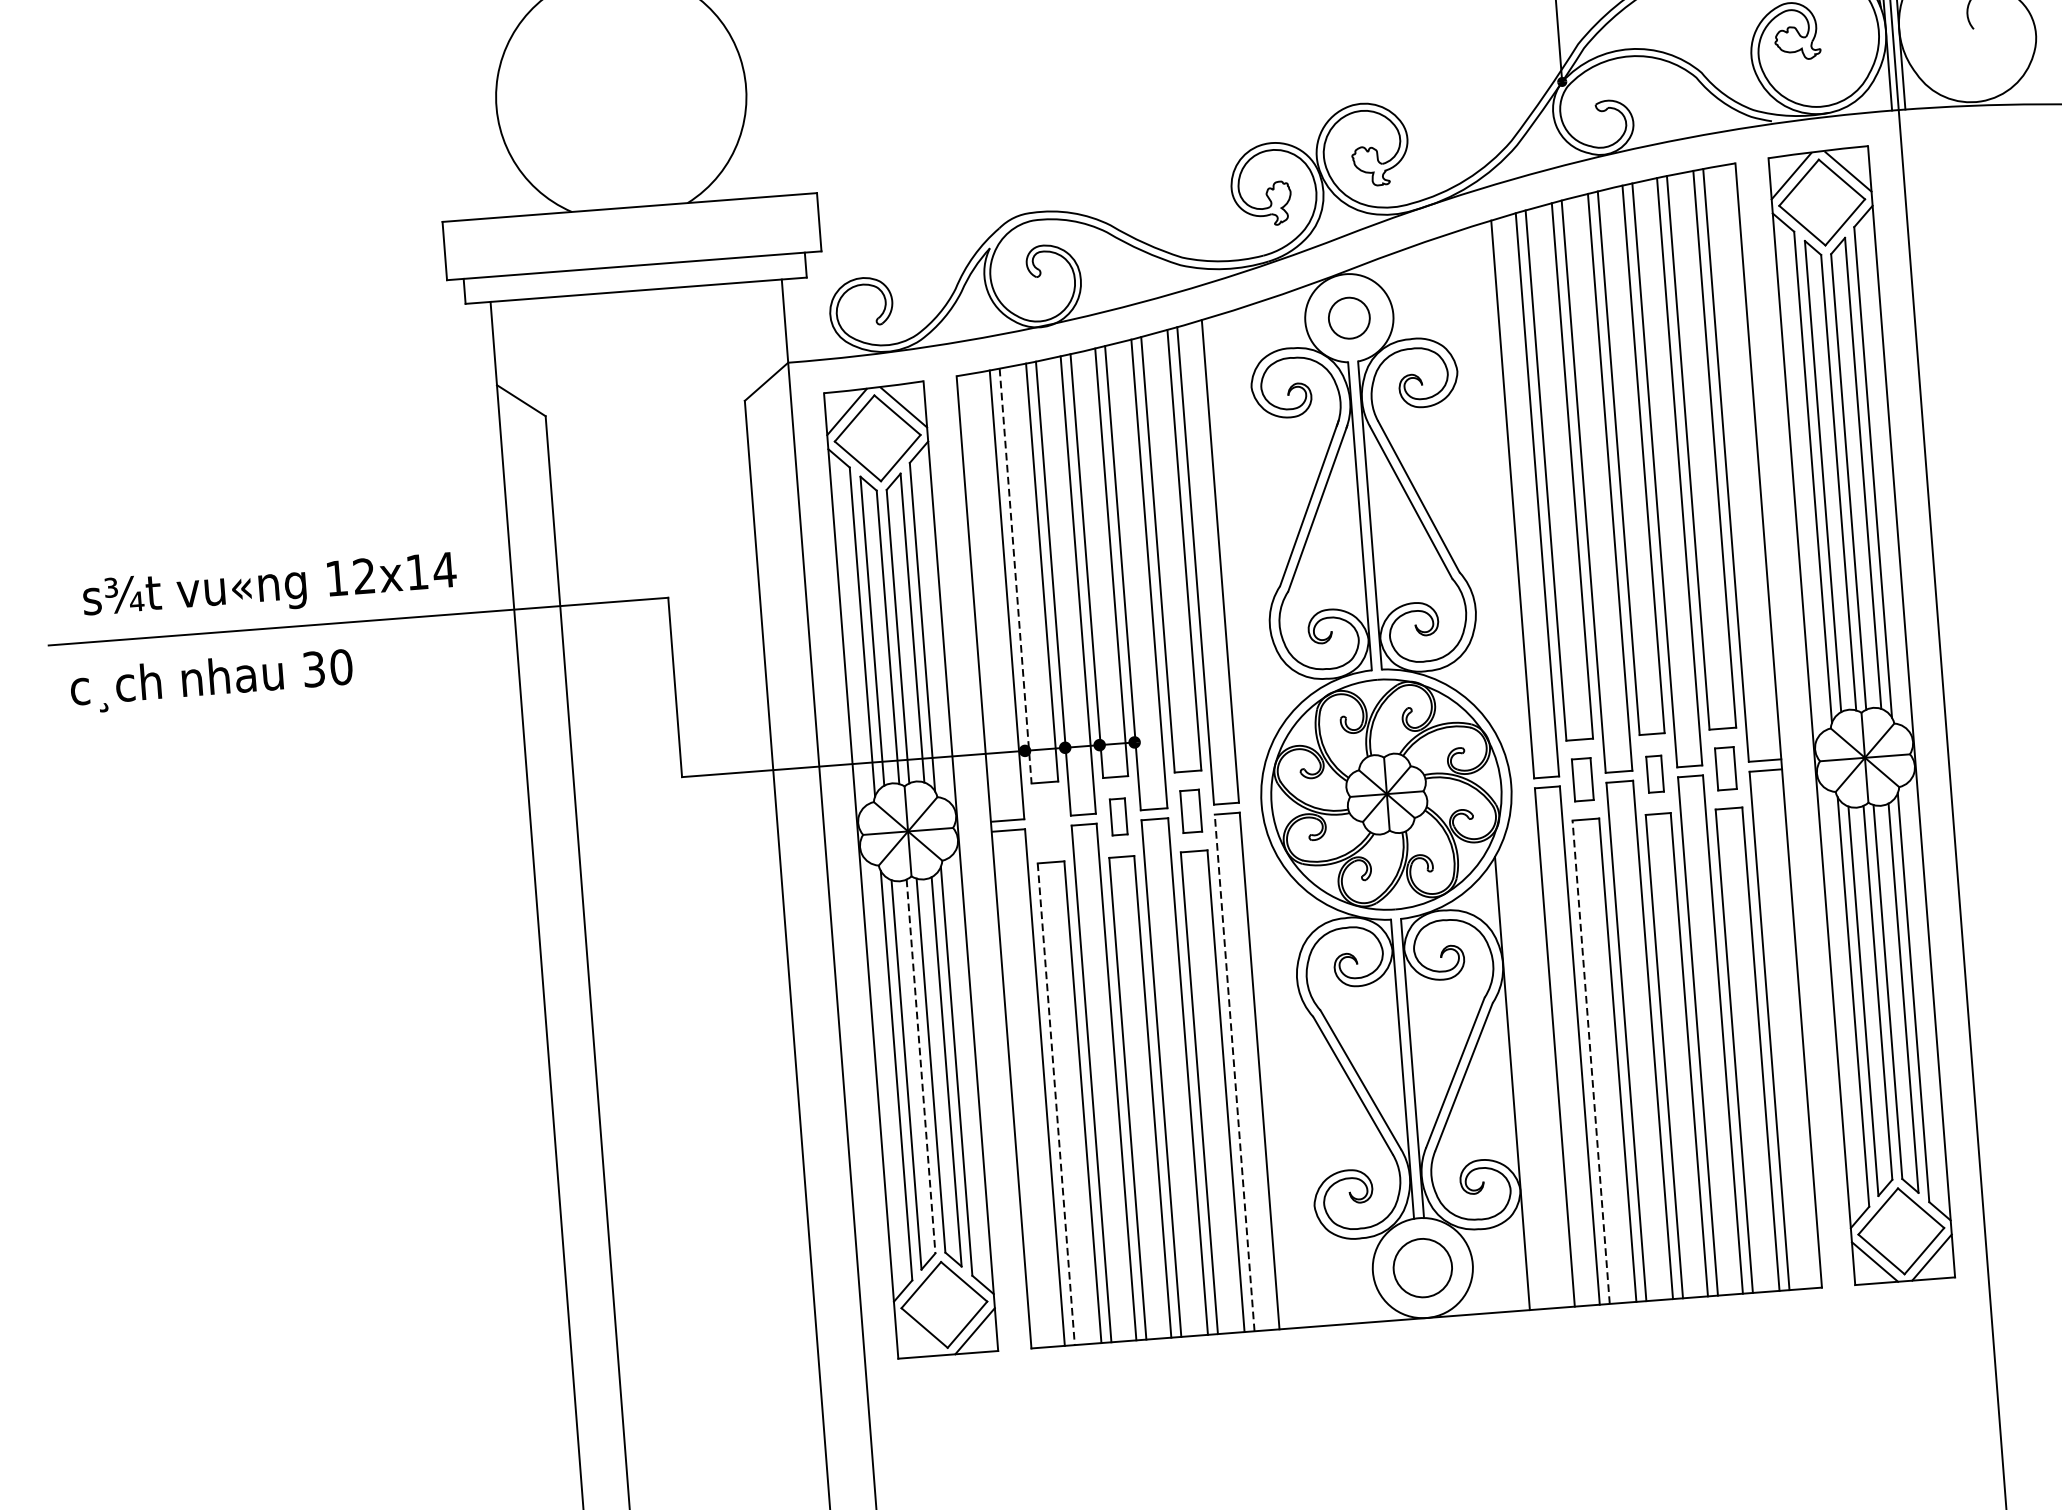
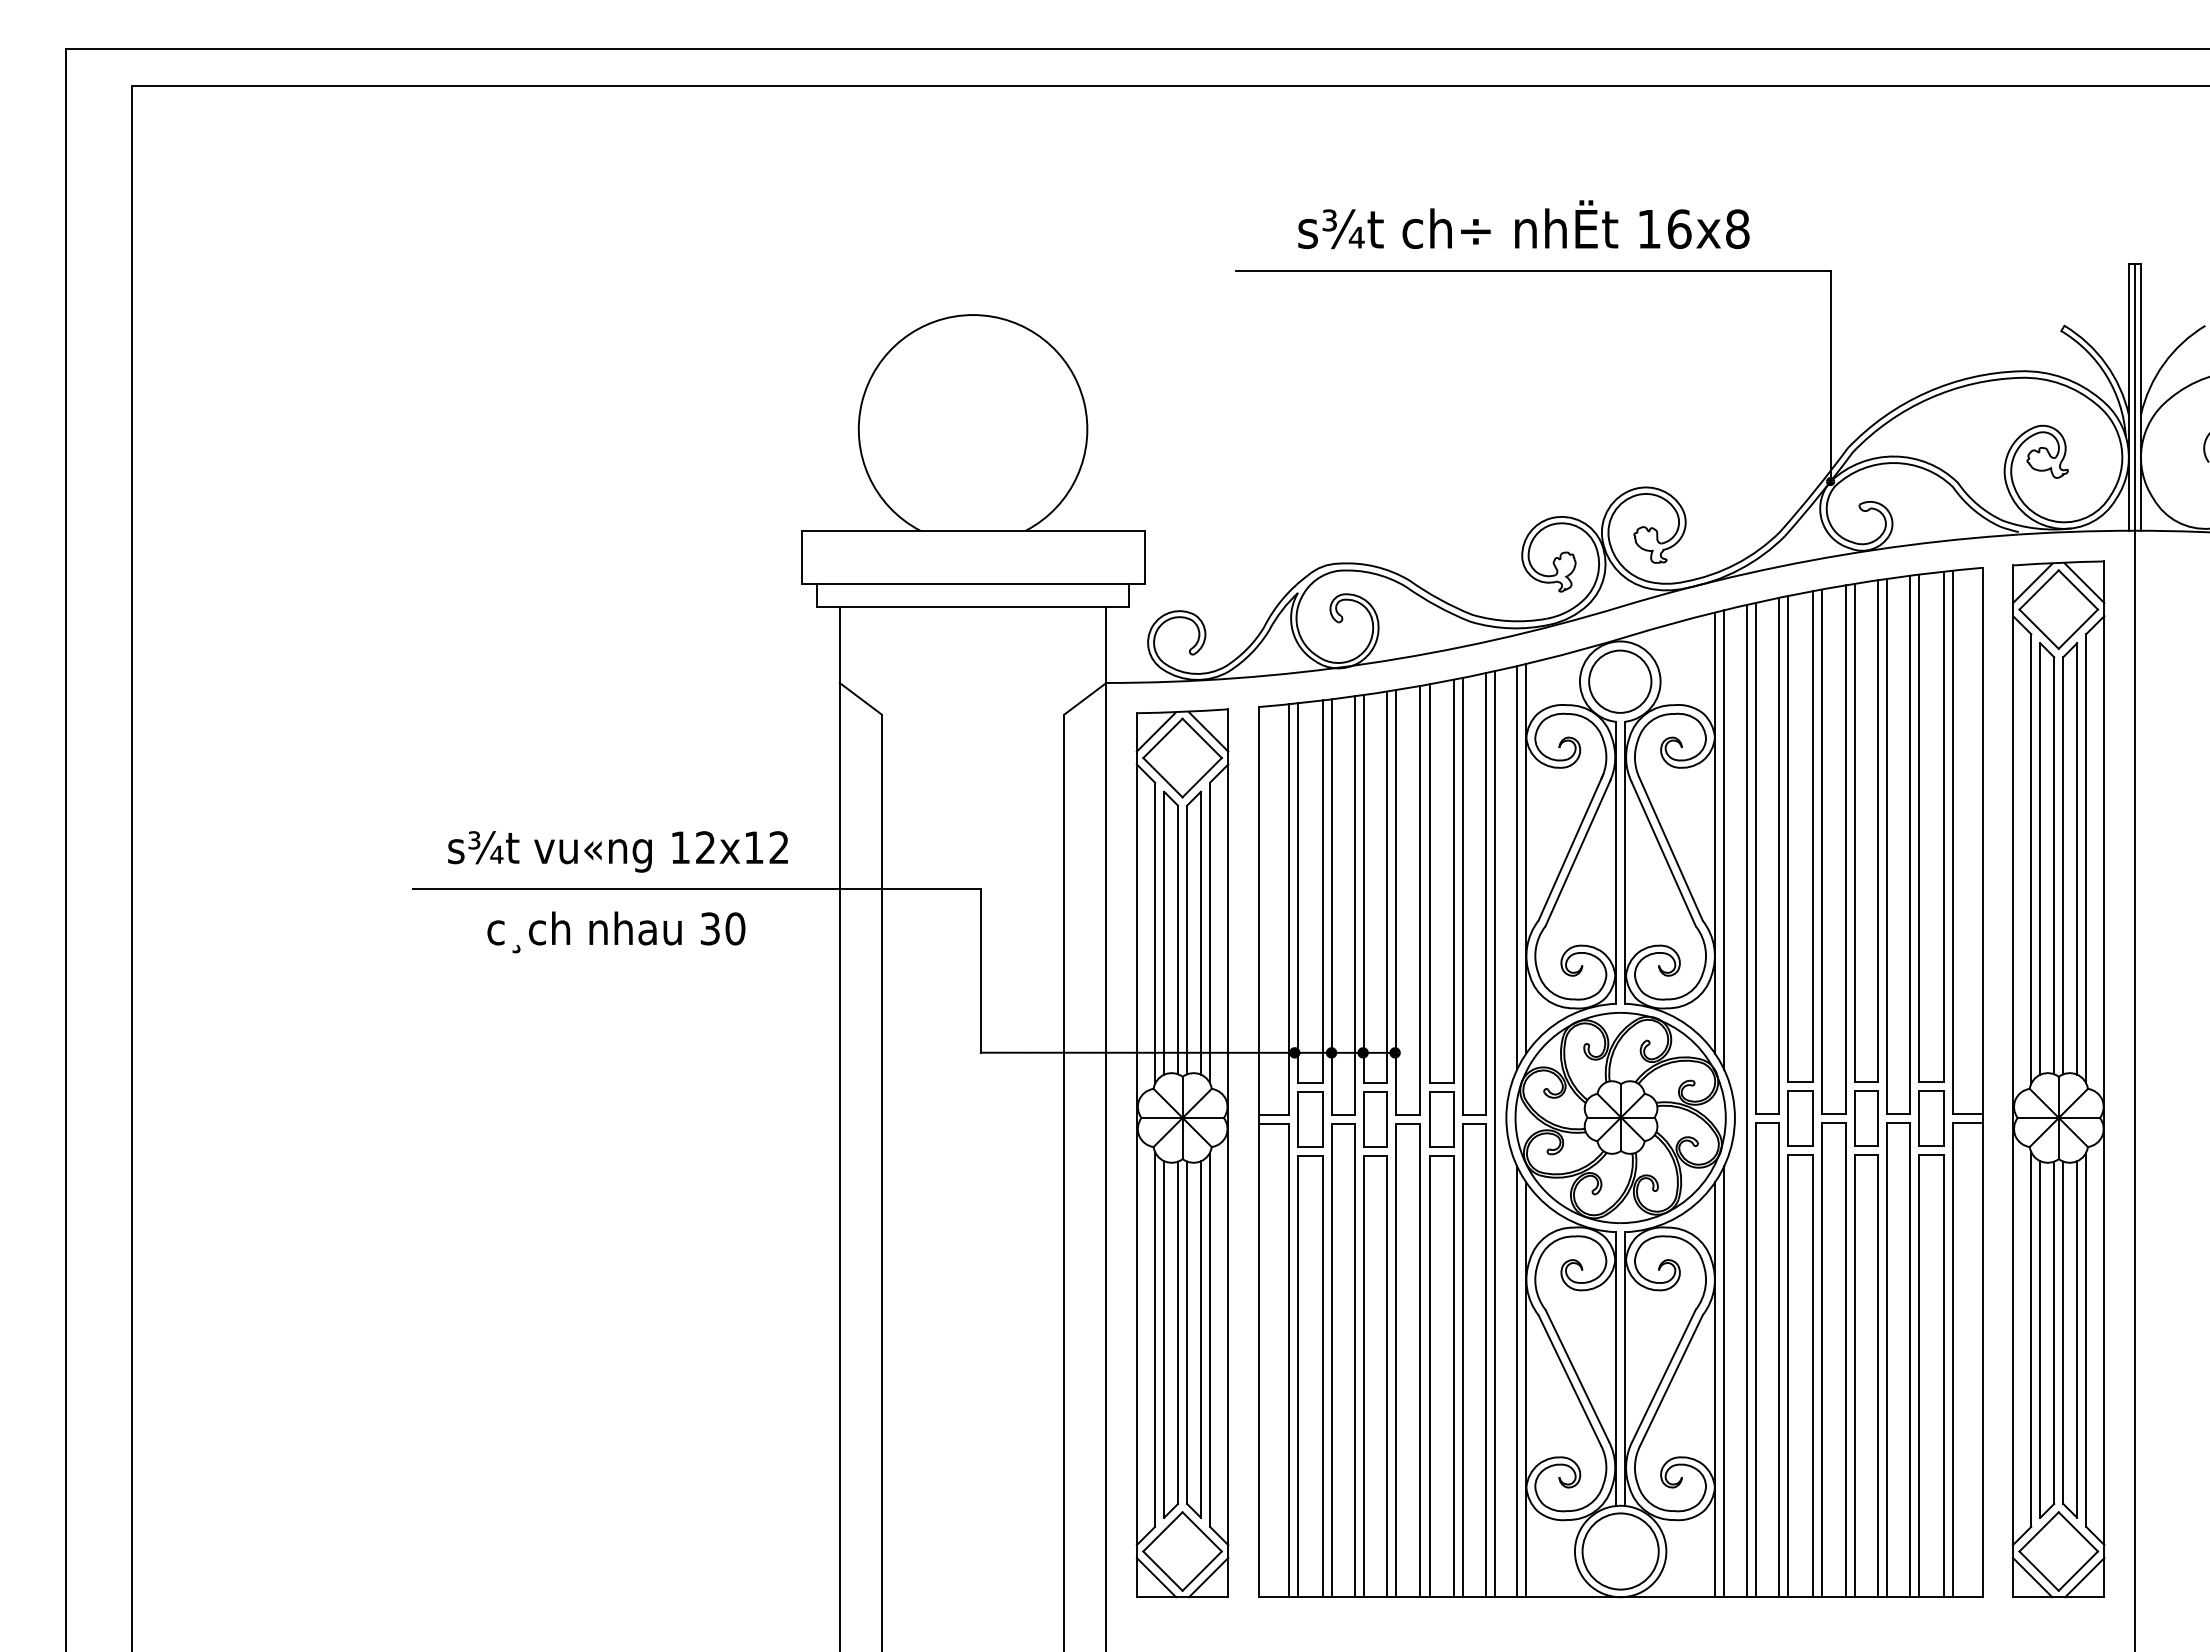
circle: (1349, 317) -> (1620, 681), size x1.67
line: (1466, 474) -> (1715, 832), added
line: (1476, 481) -> (1724, 839), added
line: (1261, 519) -> (1526, 858), added
line: (1252, 529) -> (1517, 867), added
text: (443, 569) -> (778, 847), 12x14 -> 12x12
line: (1015, 576) -> (1298, 893), dashed -> solid
text: (211, 681) -> (616, 932), moved
line: (1523, 764) -> (1747, 1100), added
part: (1725, 769) -> (1931, 1118), size x1.43
part: (1654, 774) -> (1866, 1118), size x1.67
part: (1582, 780) -> (1800, 1118), size x1.43
part: (1190, 811) -> (1441, 1119), size x1.43
part: (1118, 816) -> (1375, 1119), size x1.67
part: (1047, 822) -> (1310, 1119), added
line: (1251, 823) -> (1495, 1134), added
line: (1591, 1061) -> (1788, 1375), dashed -> solid
line: (921, 1067) -> (1178, 1333), dashed -> solid
line: (1235, 1072) -> (1463, 1360), dashed -> solid
line: (1521, 1073) -> (1724, 1381), added
line: (1295, 1091) -> (1517, 1381), added
line: (1306, 1099) -> (1526, 1389), added
line: (1056, 1104) -> (1298, 1376), dashed -> solid
circle: (1422, 1268) -> (1620, 1551), size x1.43
line: (918, 1335) -> (1156, 1577), added

